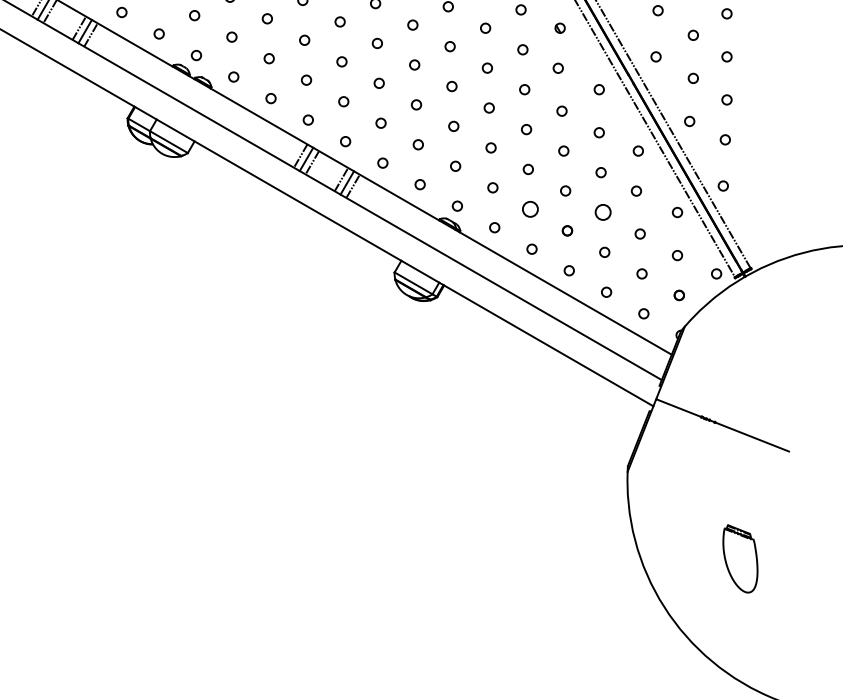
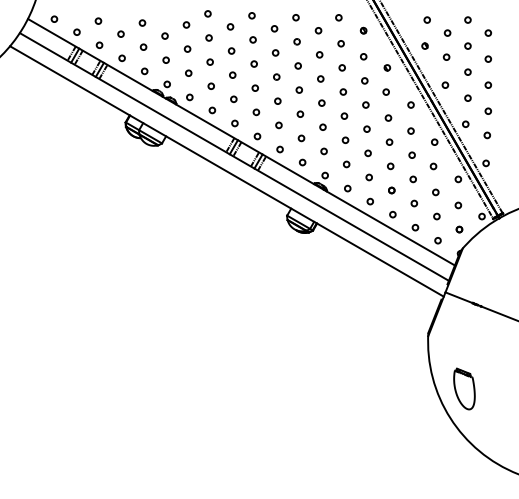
circle: (528, 209) -> (368, 177), size x0.62
circle: (601, 212) -> (412, 179), size x0.62
part: (740, 558) -> (464, 388), moved

